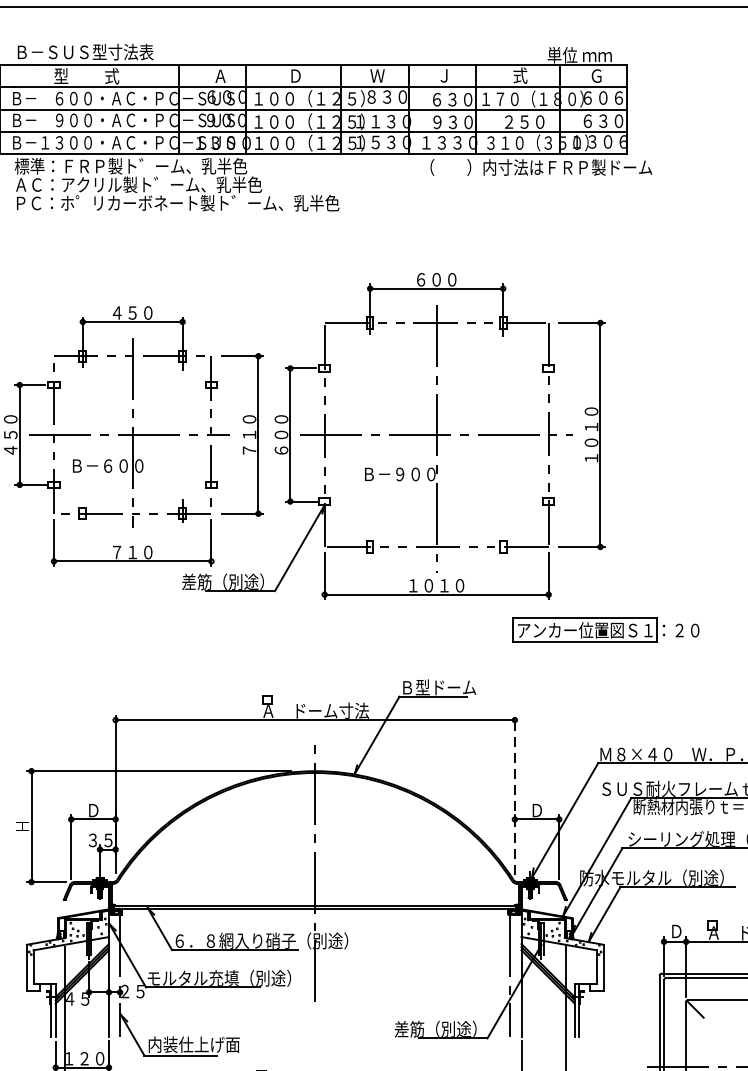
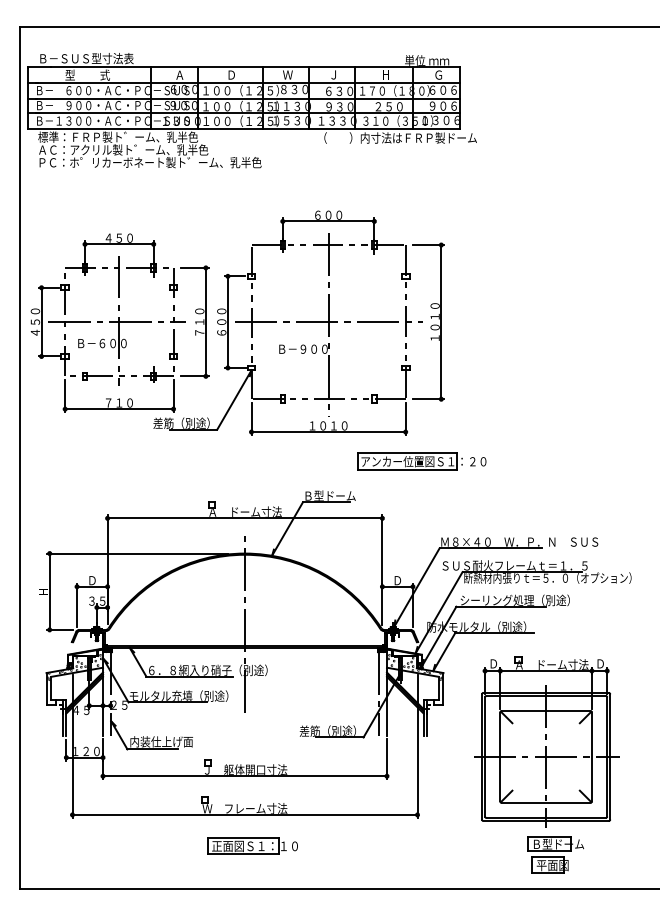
text: (520, 75) -> (386, 74), 式 -> Ｈ
text: (602, 120) -> (442, 105), ６３０ -> ９０６
part: (605, 630) -> (421, 461), moved
line: (514, 795) -> (382, 570), dashed -> solid

